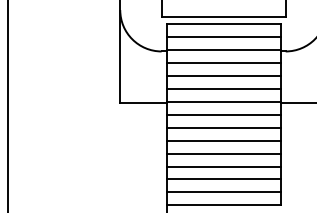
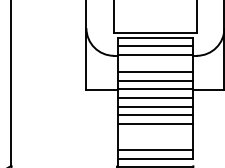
line: (223, 62) -> (155, 63), removed
line: (223, 166) -> (155, 132), removed
line: (223, 179) -> (155, 141), removed

